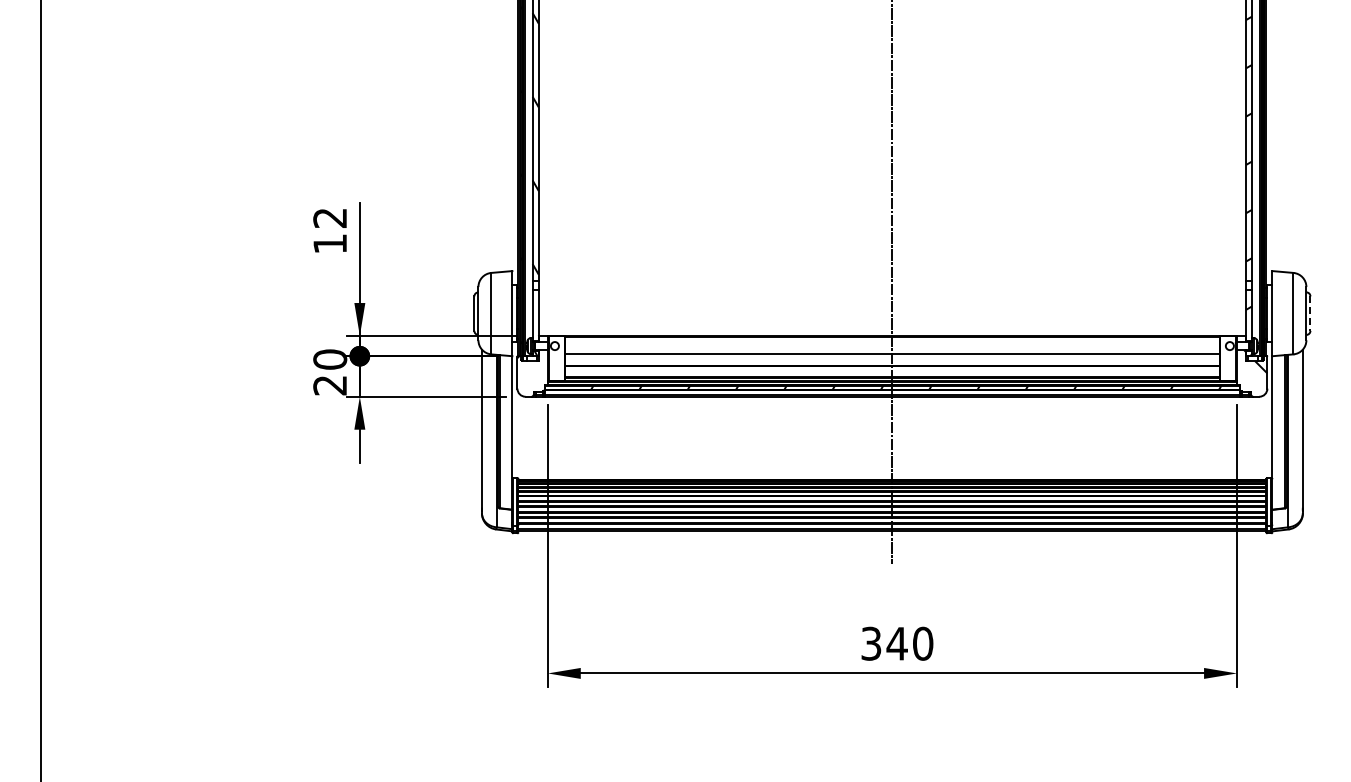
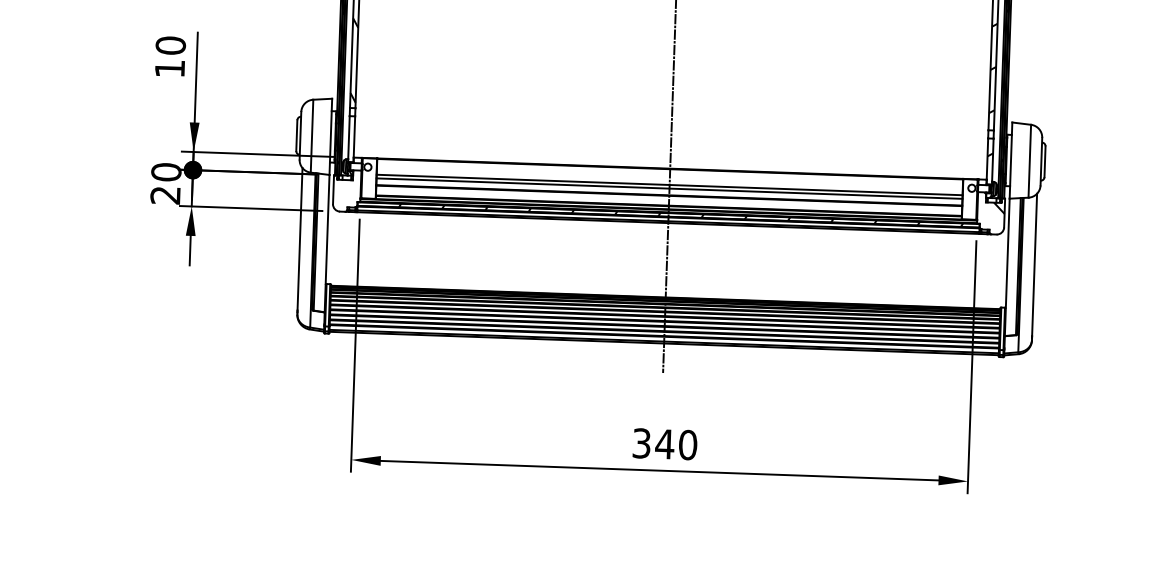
text: (330, 217) -> (171, 45), 12 -> 10
line: (1310, 314) -> (1045, 162), dashed -> solid
line: (892, 358) -> (669, 188), added

